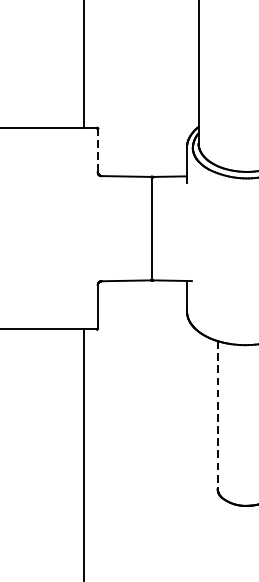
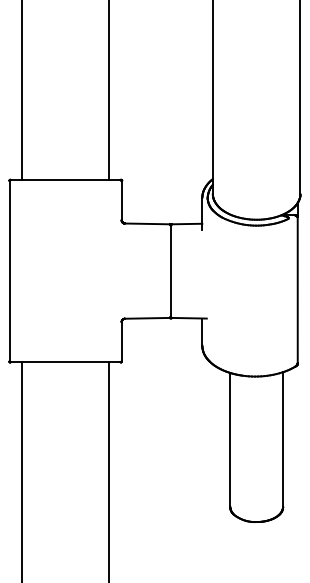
line: (97, 150) -> (121, 200), dashed -> solid
line: (218, 414) -> (230, 439), dashed -> solid

